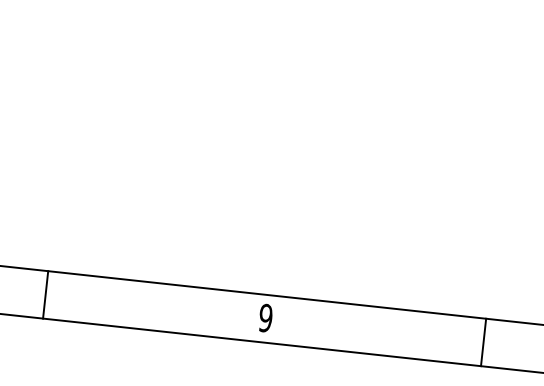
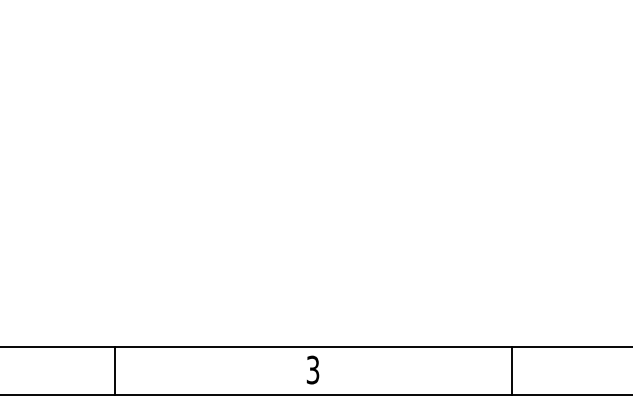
line: (45, 294) -> (114, 370), moved
text: (265, 317) -> (312, 369), 9 -> 3
line: (483, 342) -> (512, 370), moved

